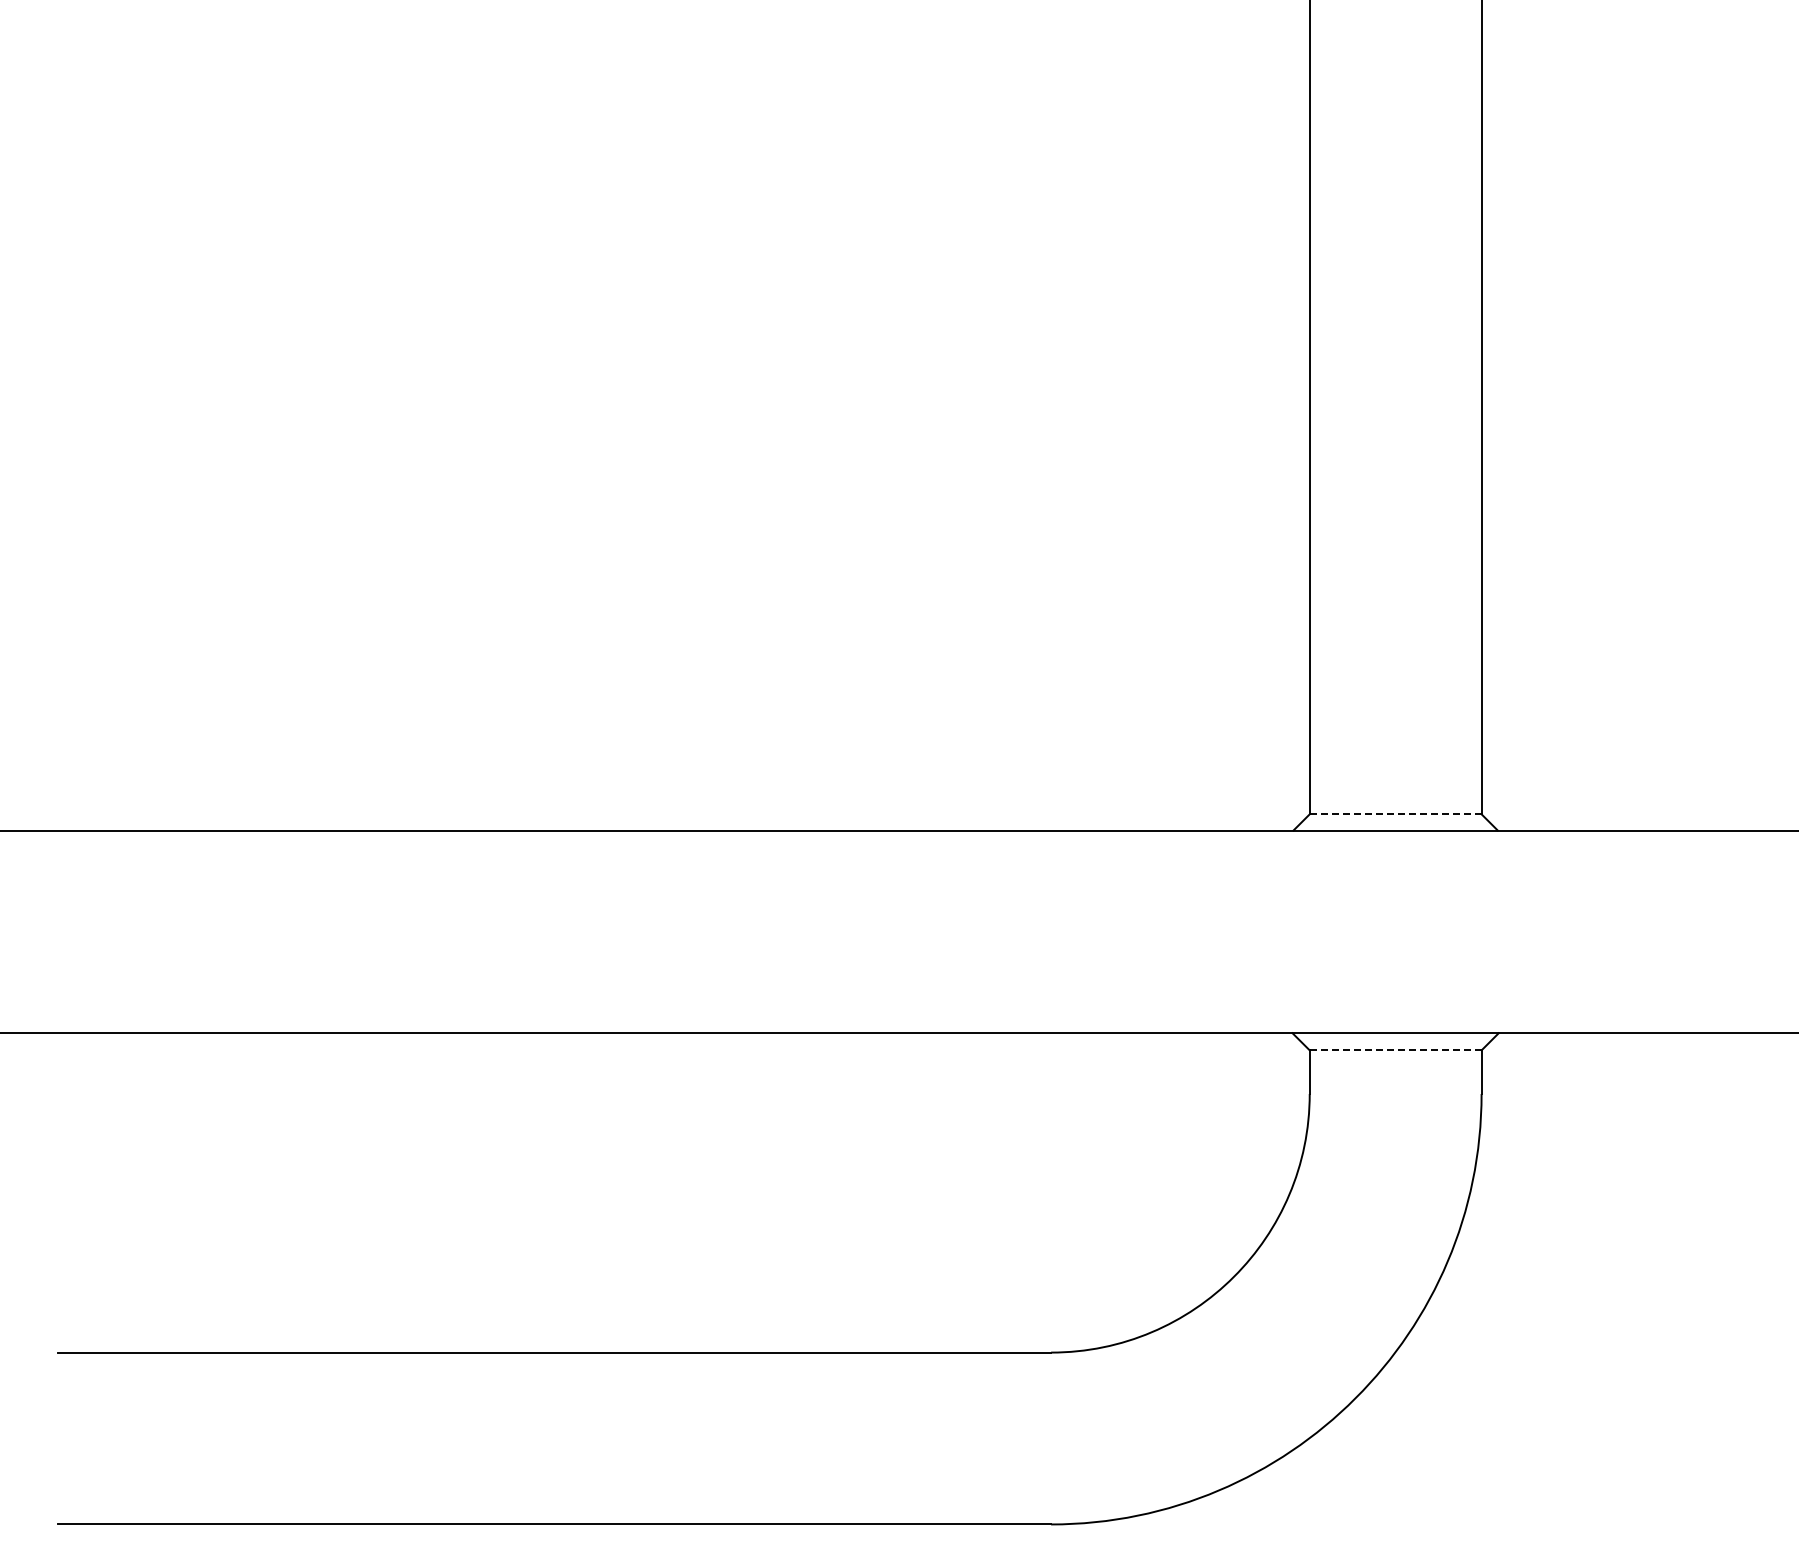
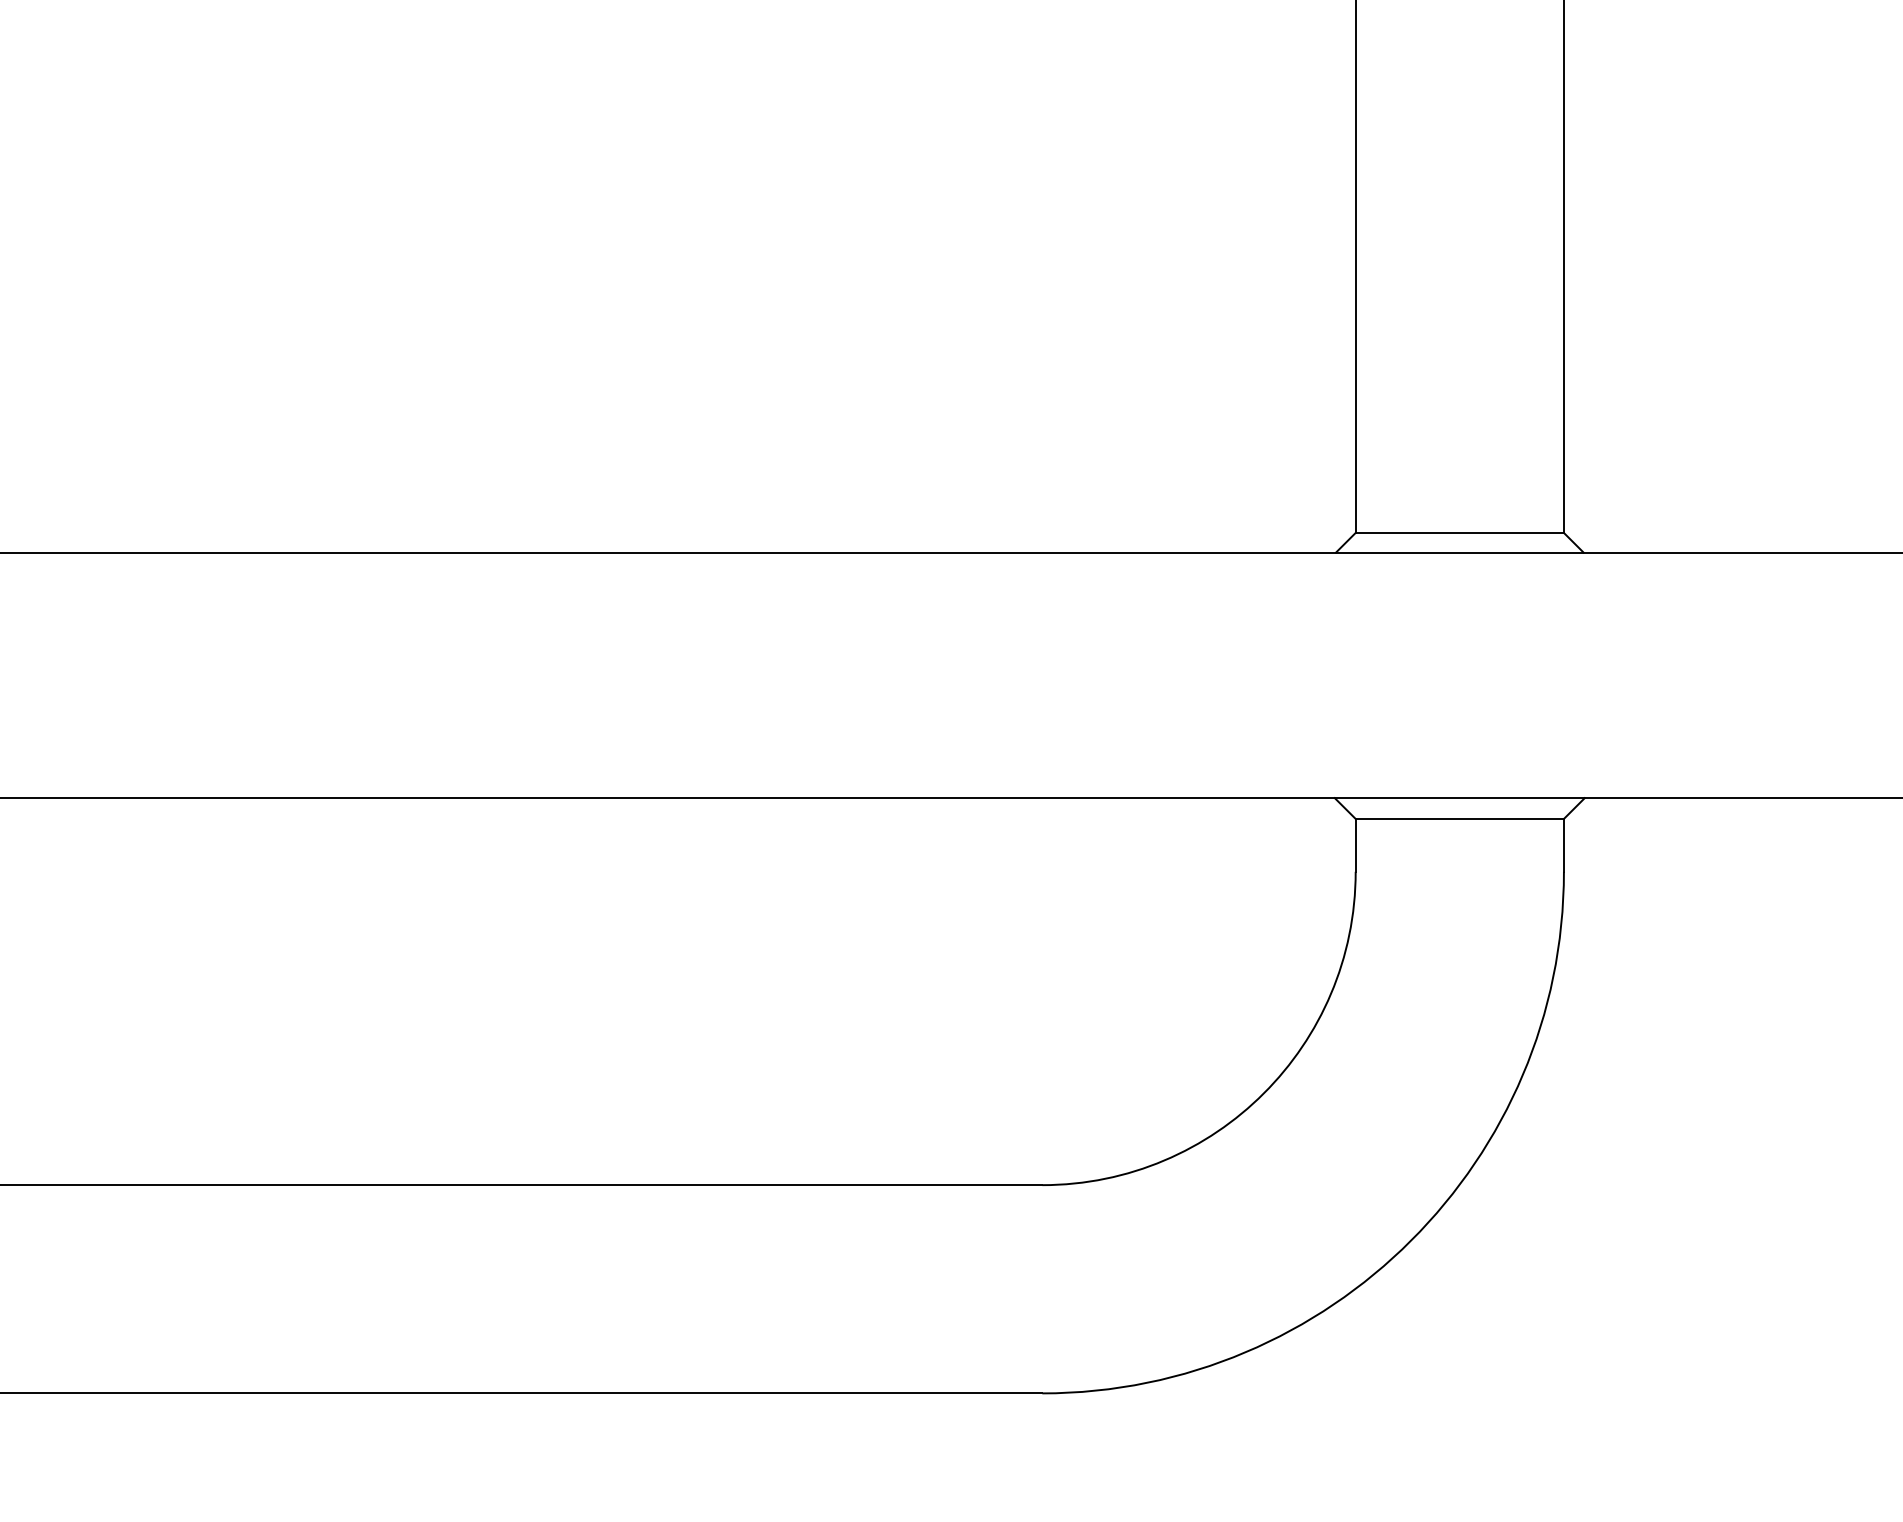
line: (1395, 814) -> (1459, 533), dashed -> solid
line: (1395, 1050) -> (1459, 819), dashed -> solid

